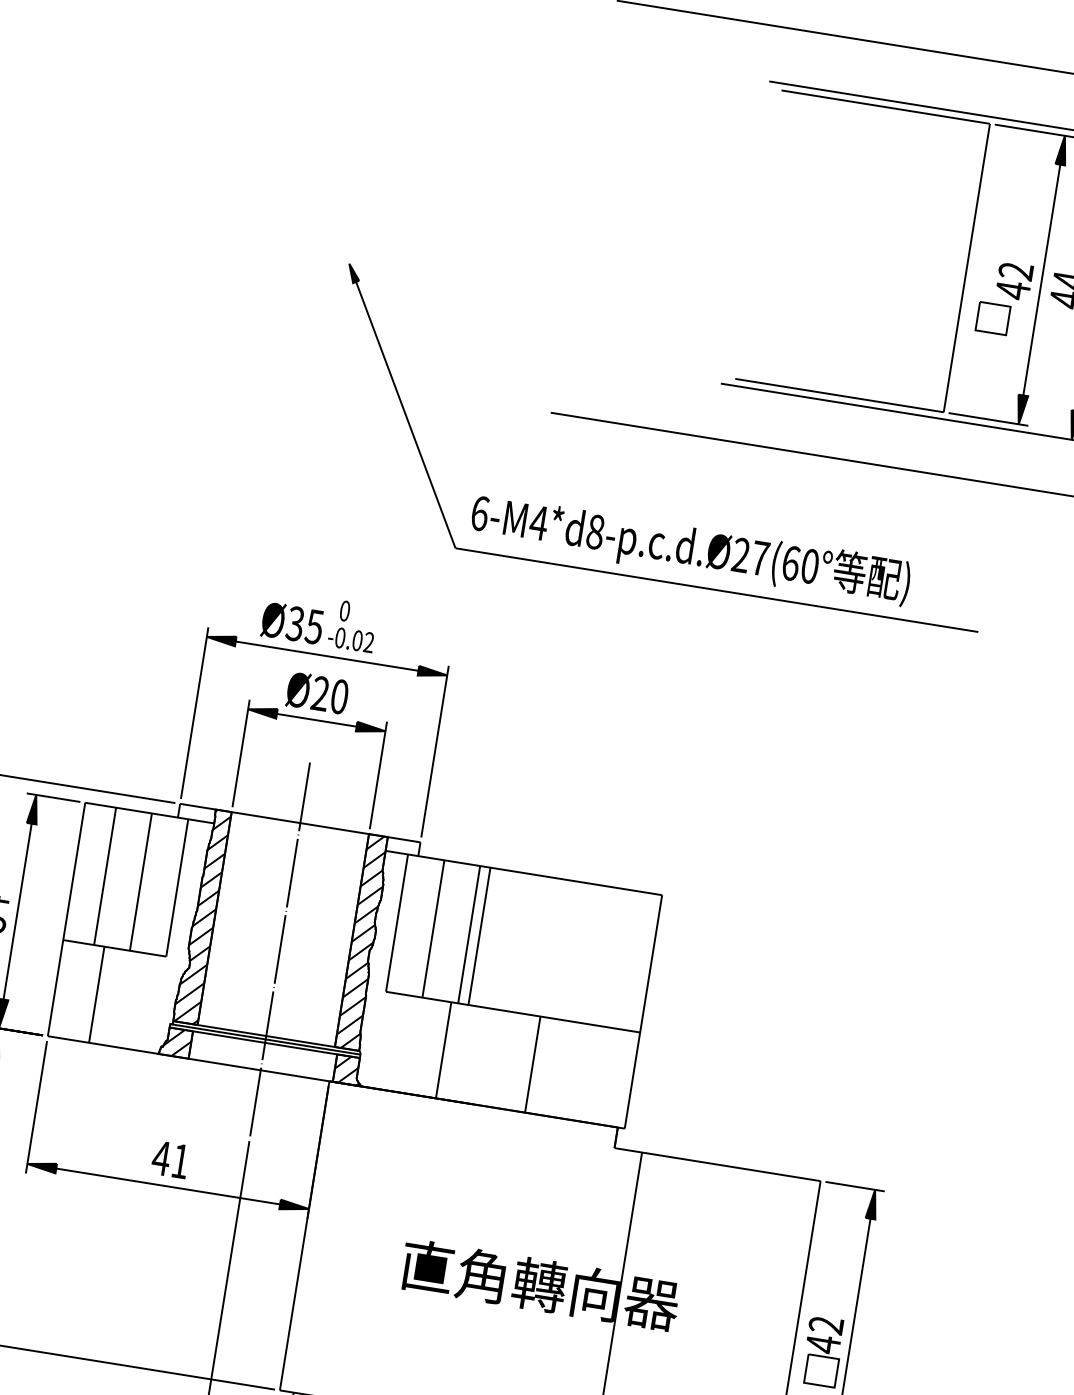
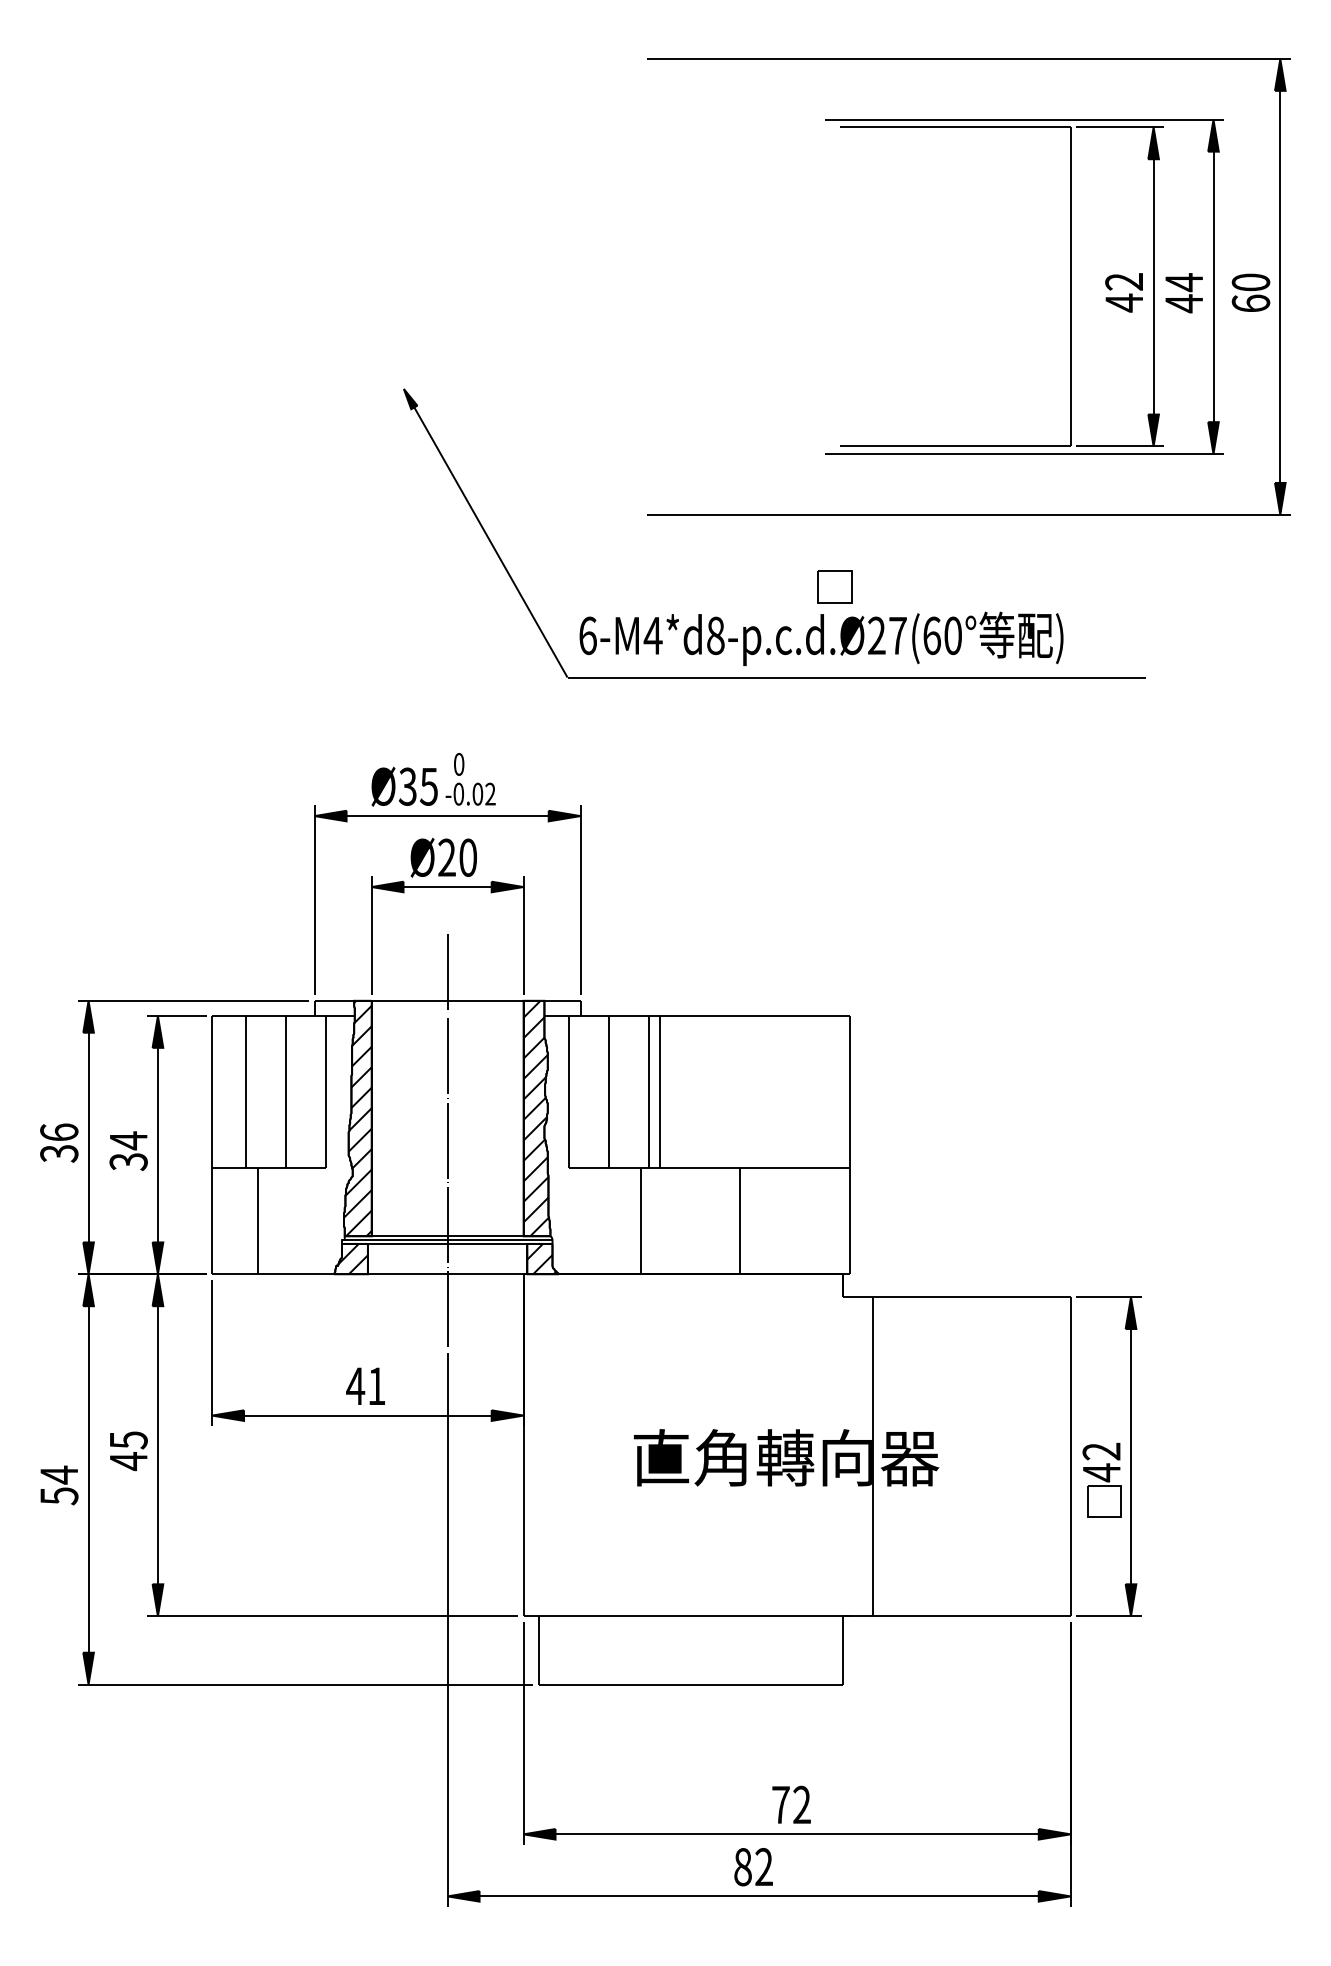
part: (992, 318) -> (834, 586), moved

